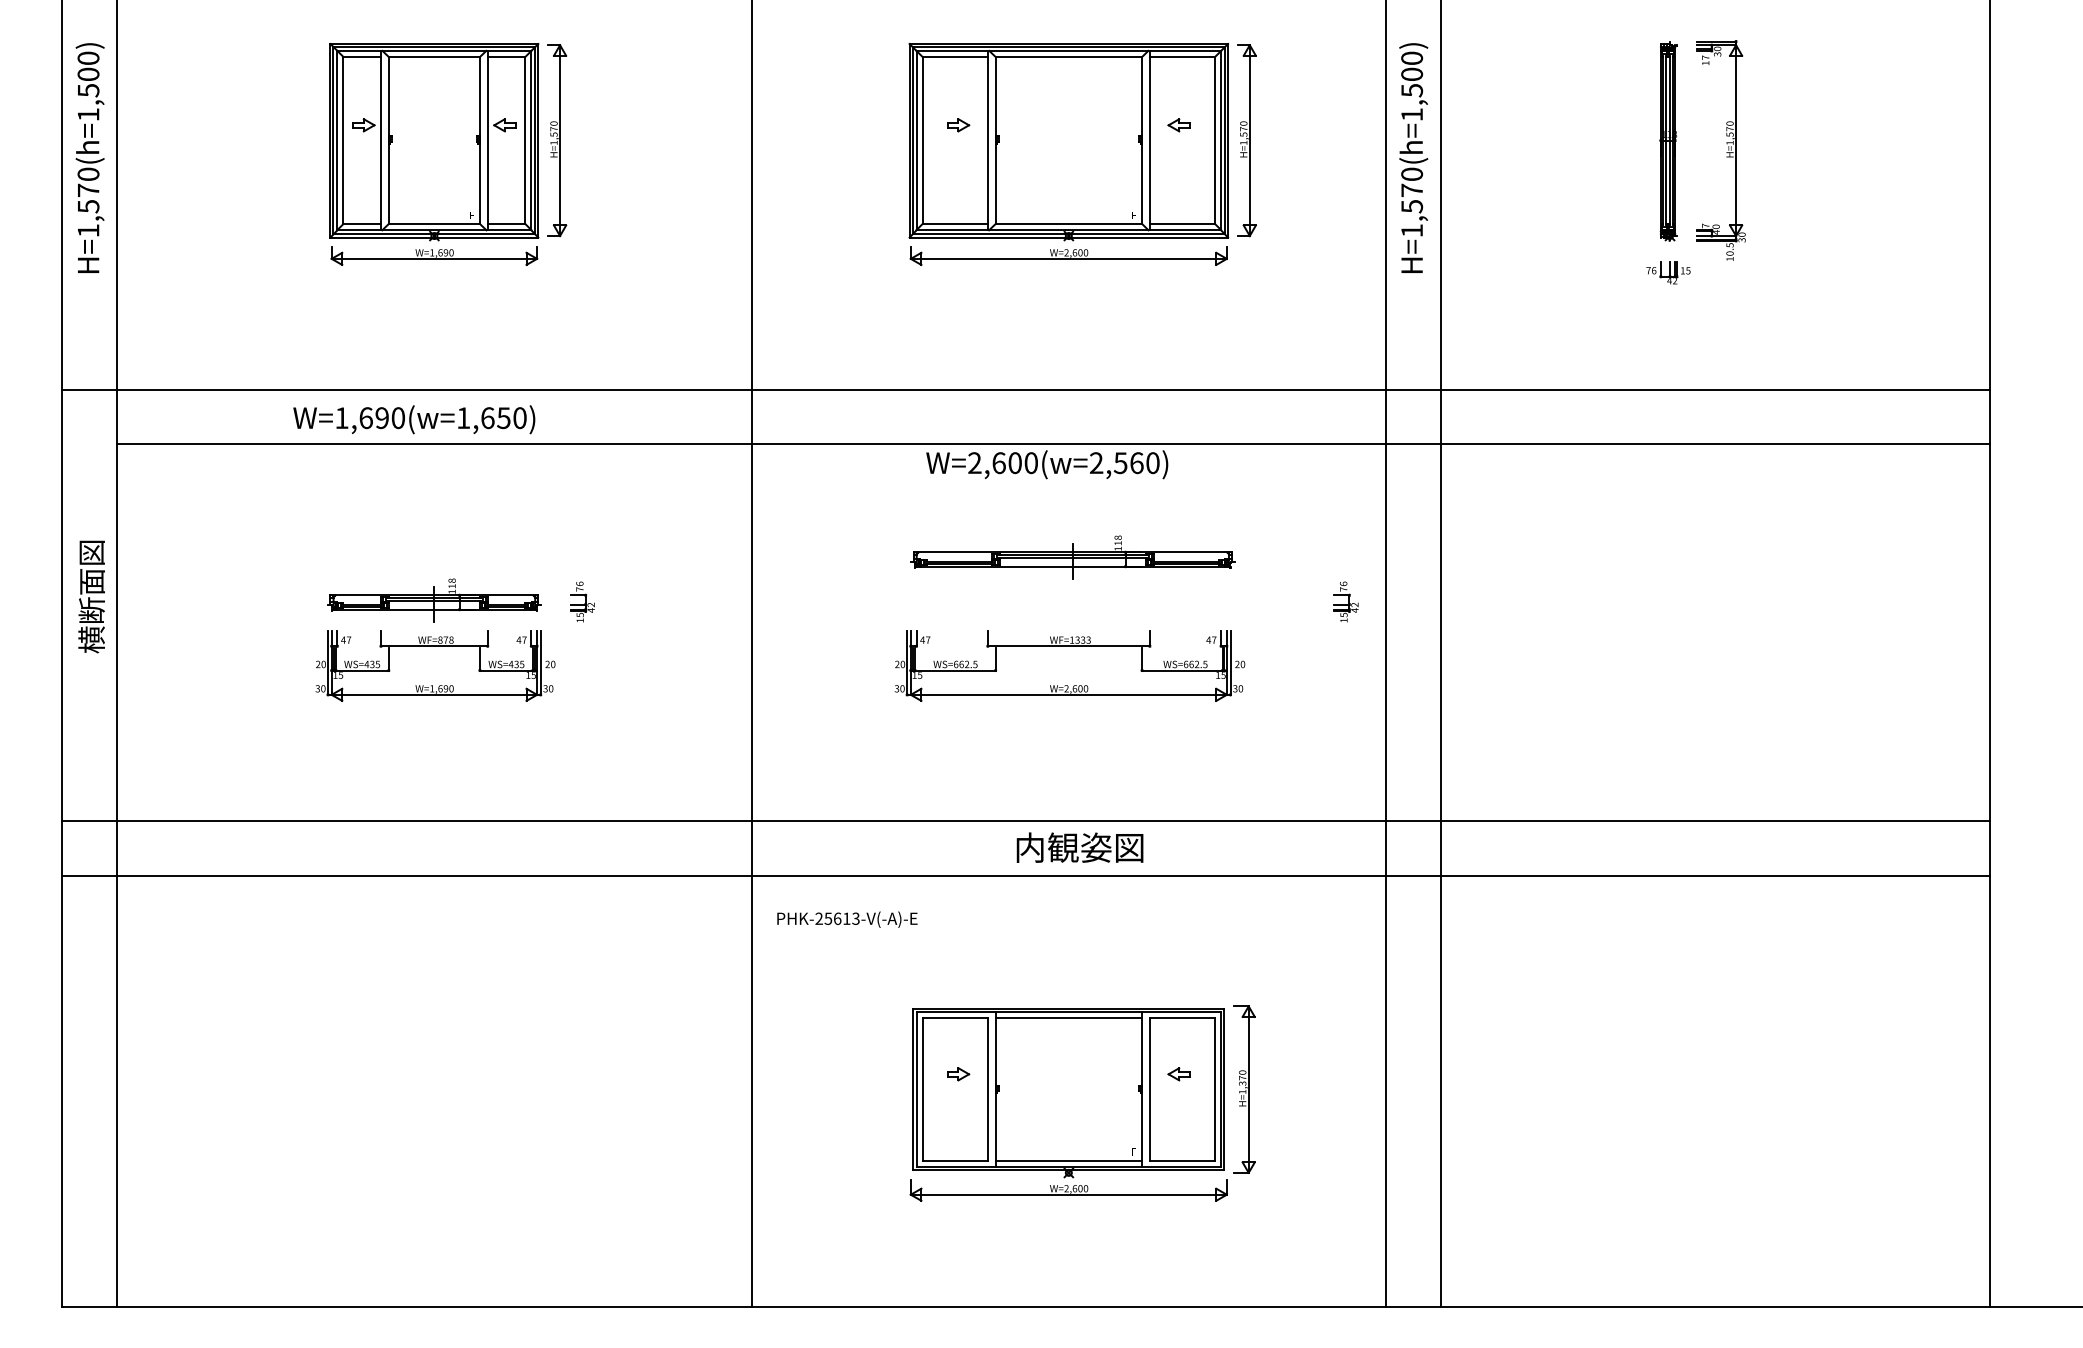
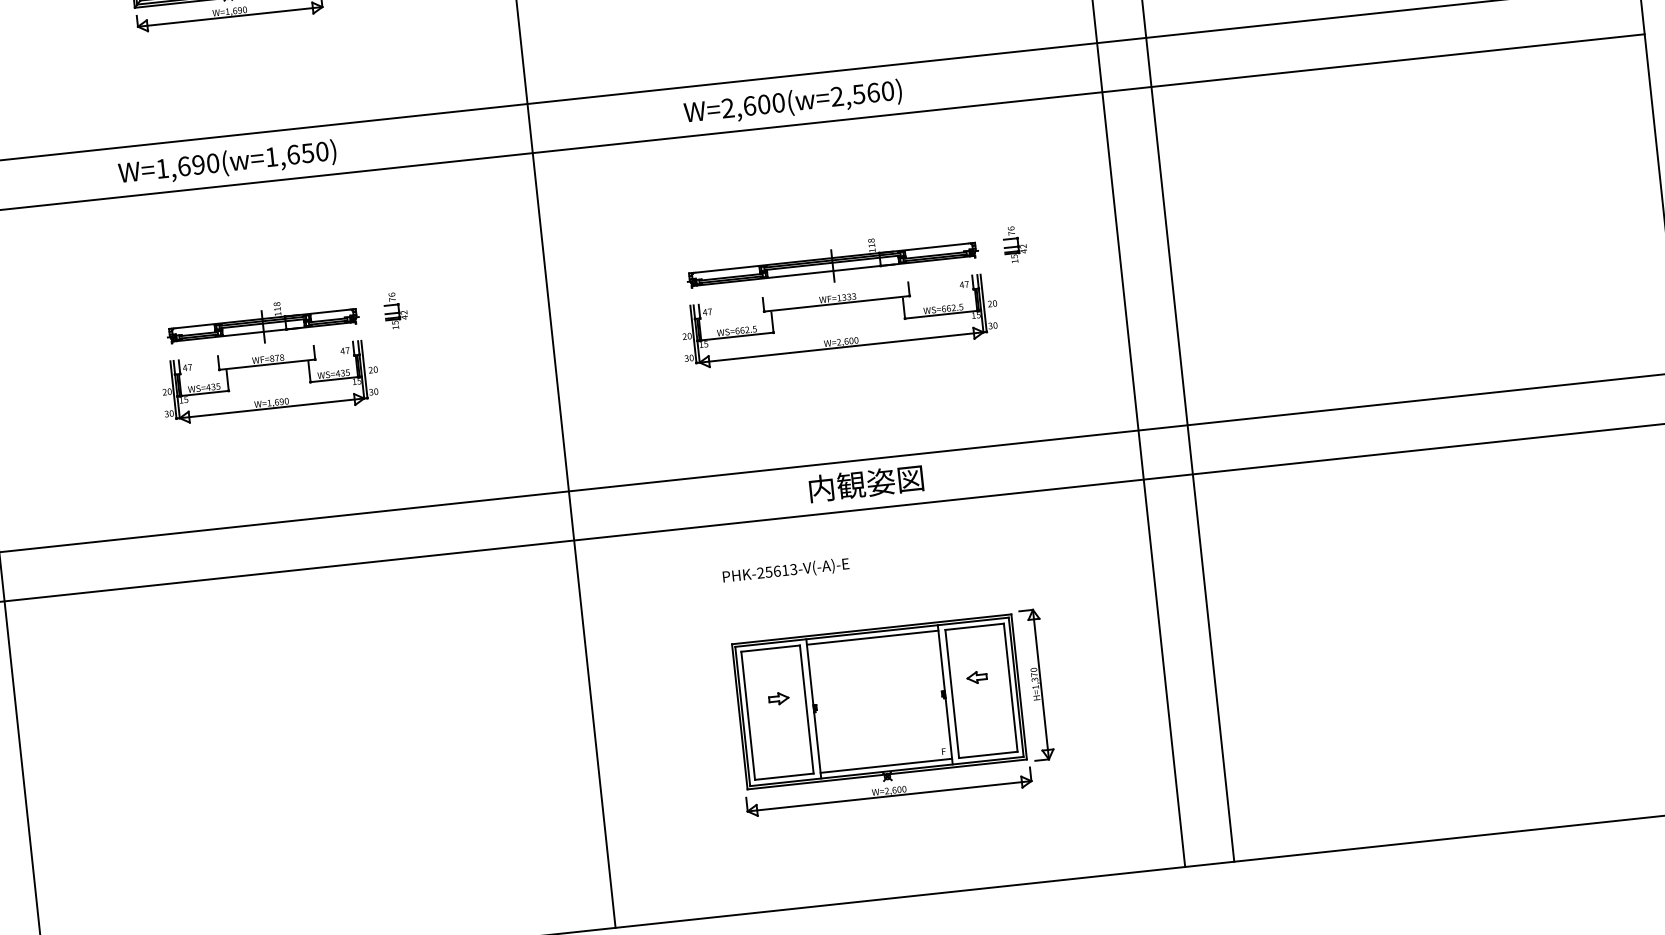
text: (1047, 464) -> (793, 102), moved
part: (1072, 557) -> (832, 262), moved
part: (1345, 601) -> (1014, 244), moved
text: (847, 919) -> (786, 571), moved

